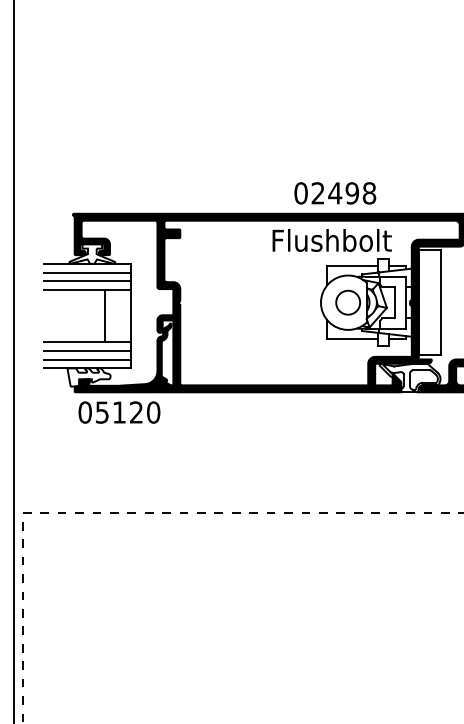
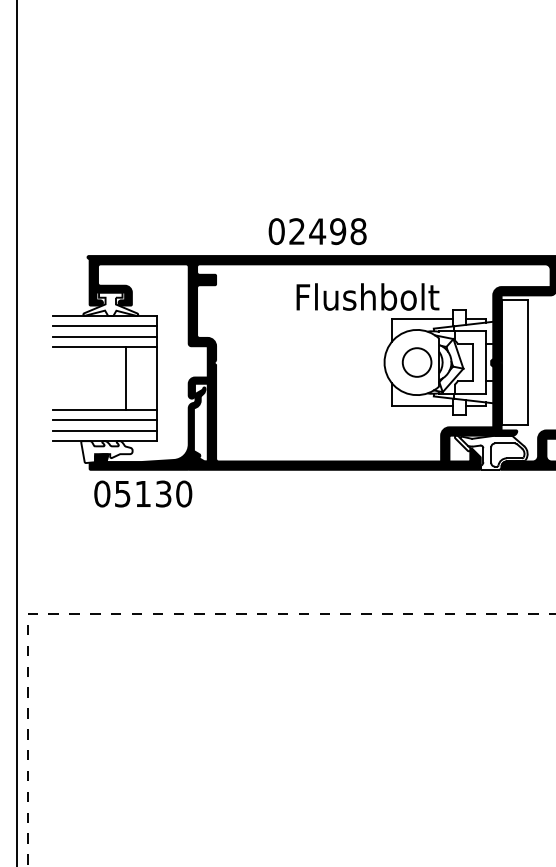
text: (335, 193) -> (317, 231), moved
text: (331, 240) -> (367, 296), moved
text: (136, 412) -> (163, 494), 05120 -> 05130

